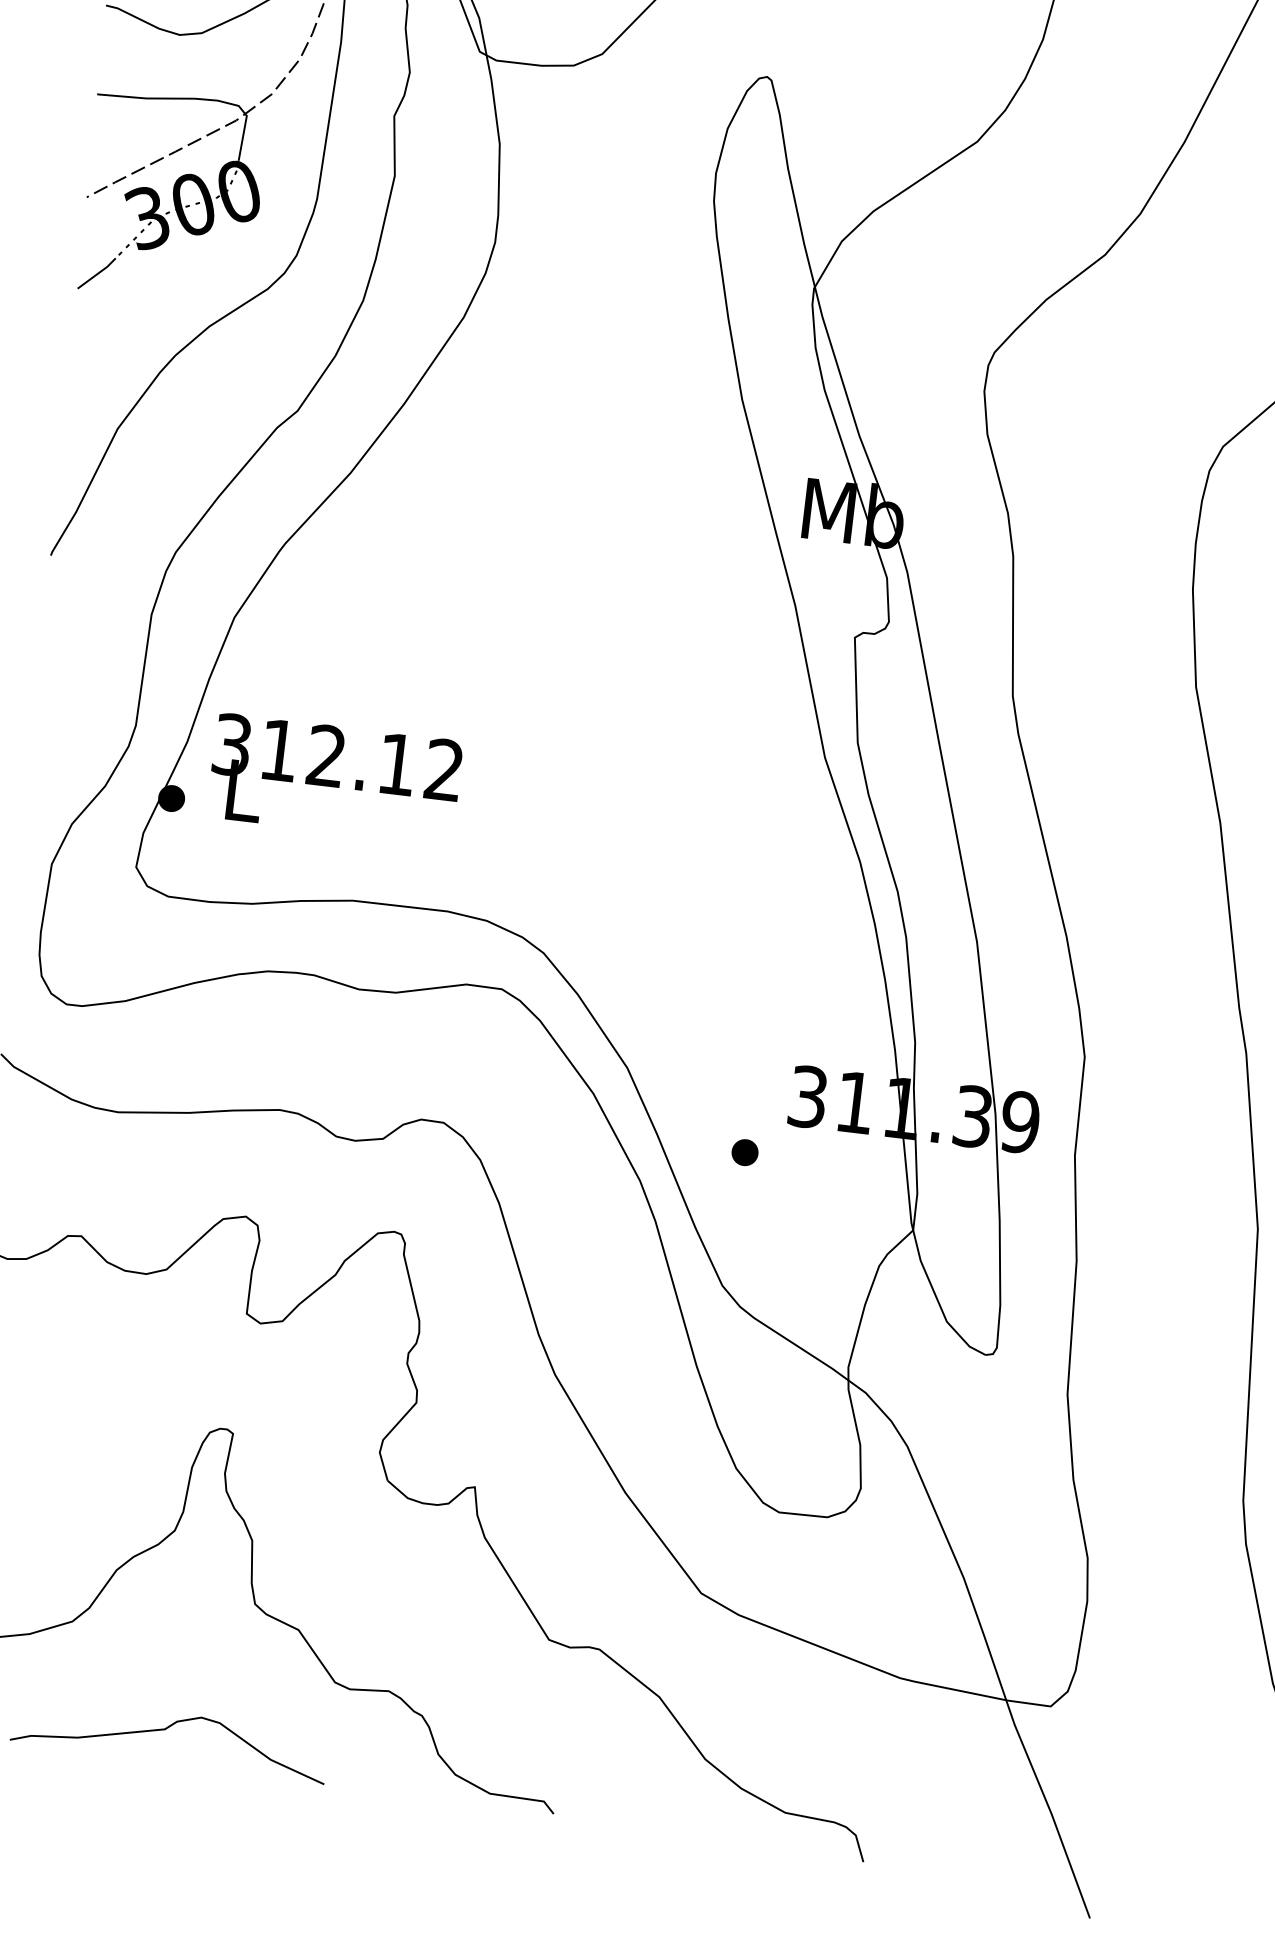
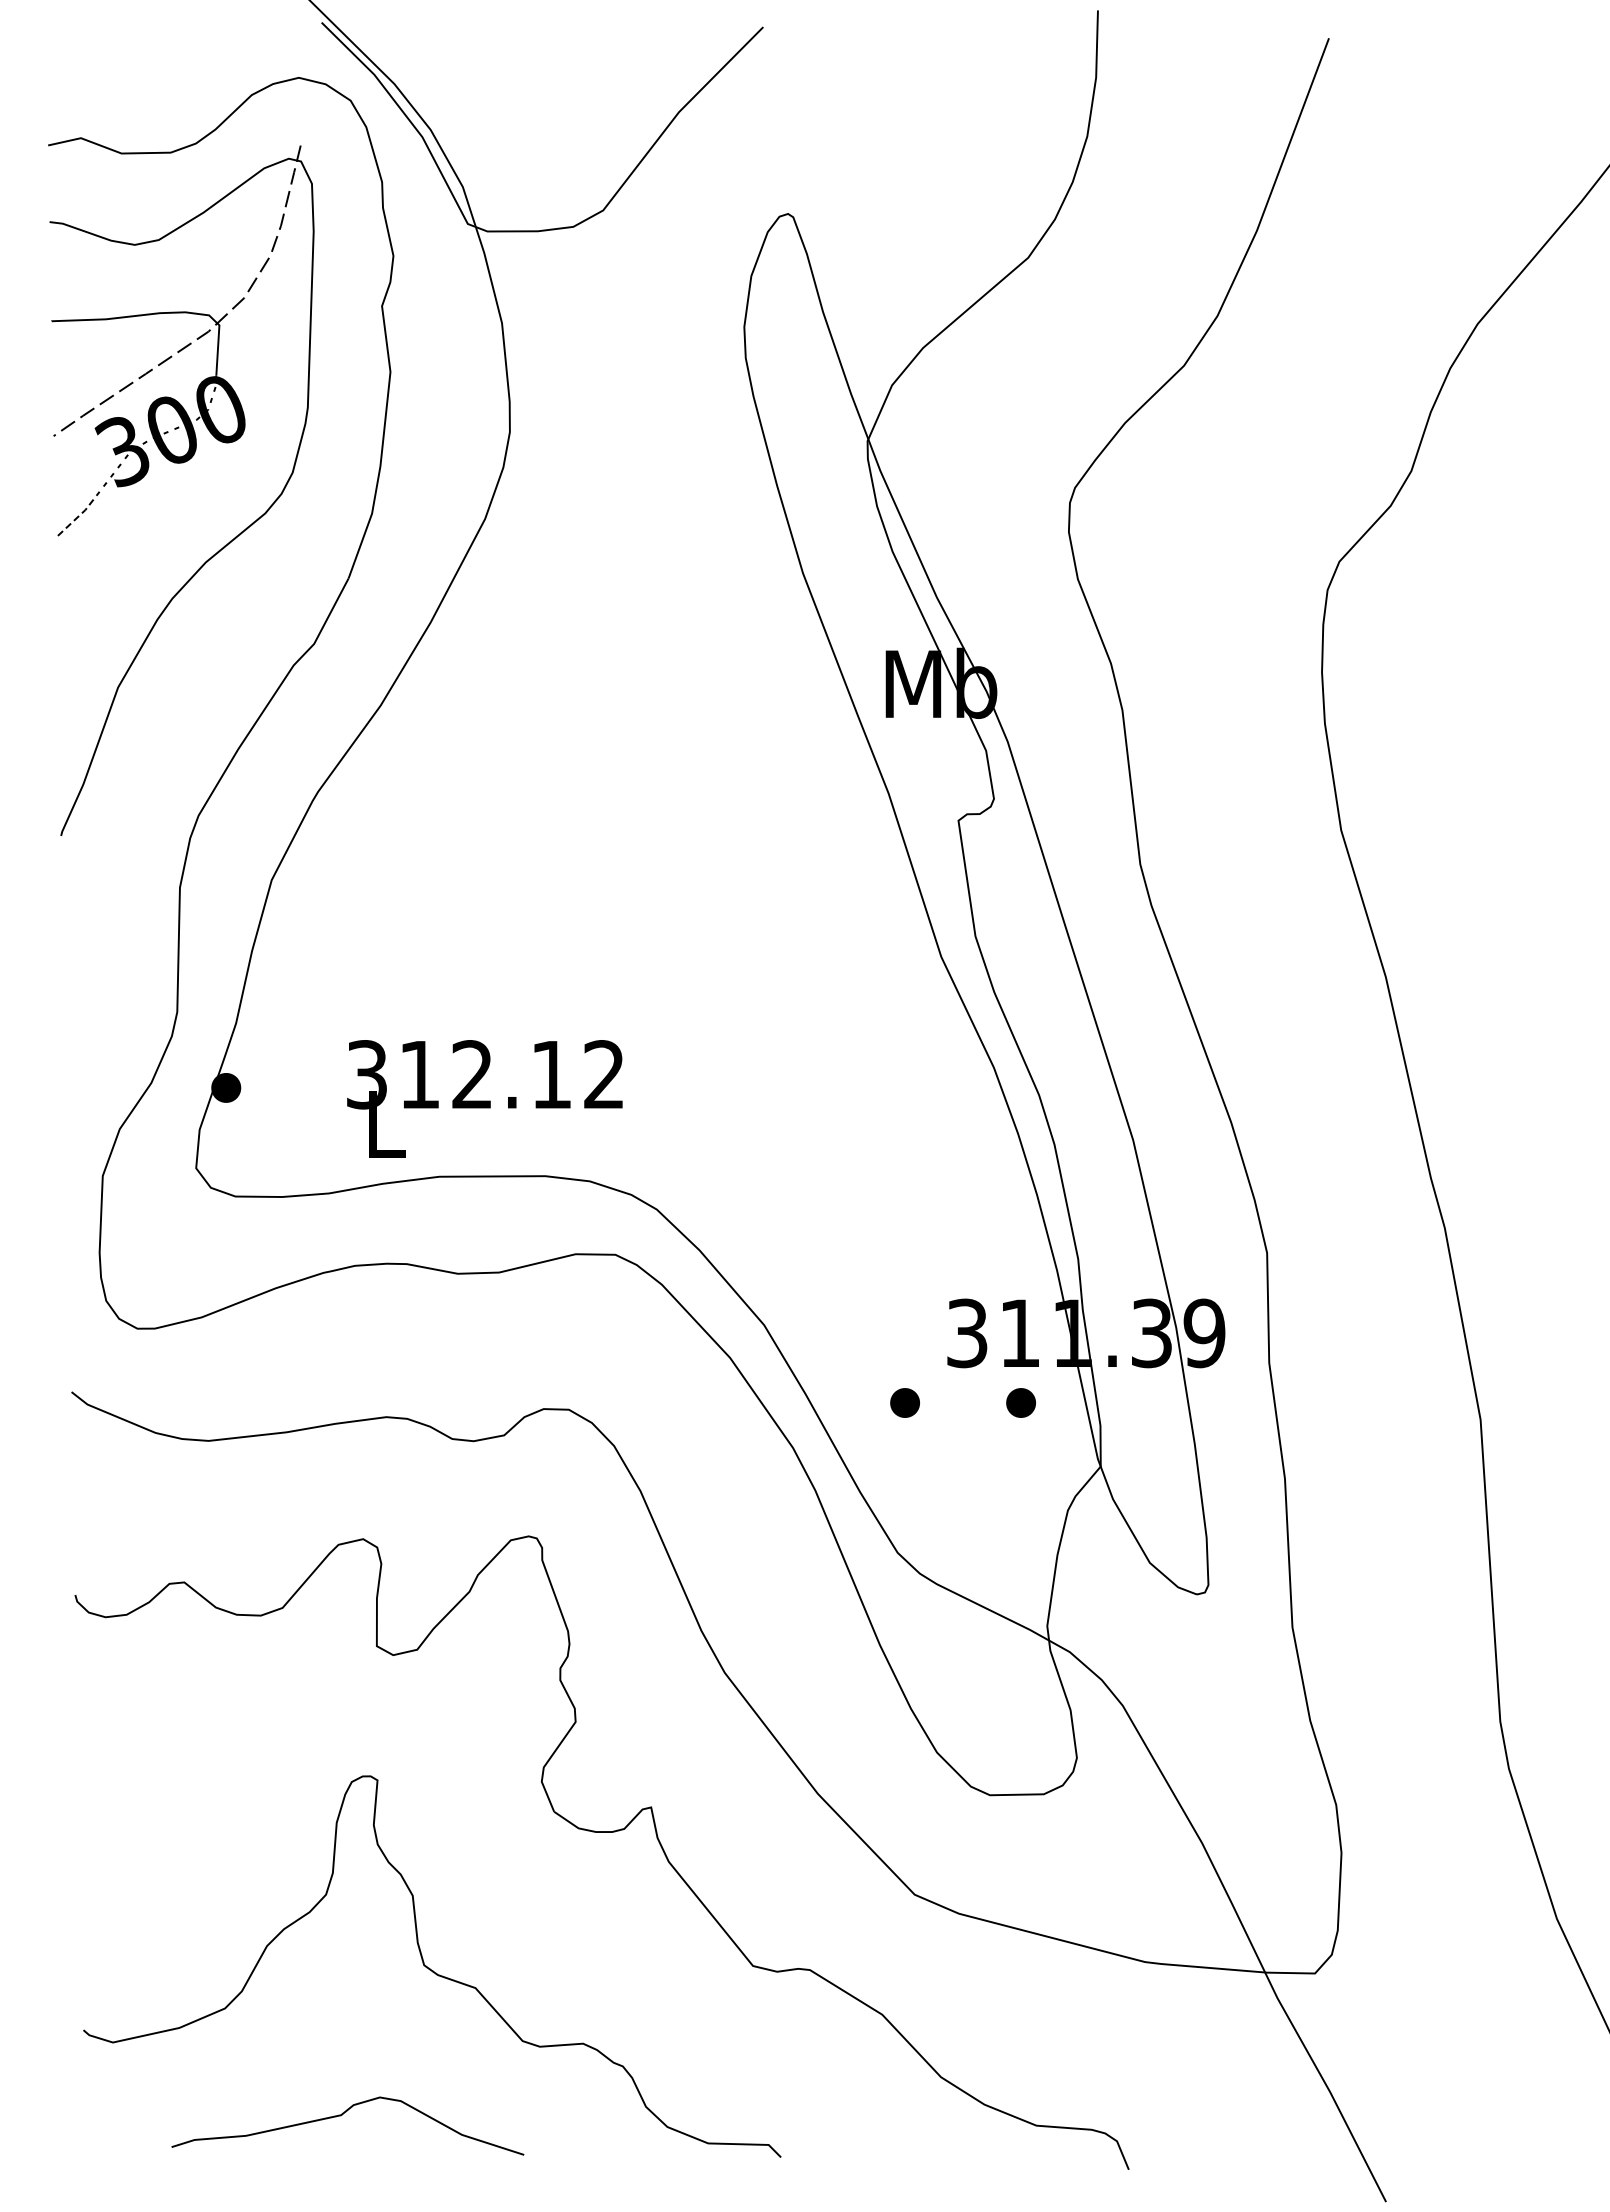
line: (97, 273) -> (75, 518), solid -> dashed
text: (334, 778) -> (484, 1098), moved
part: (848, 1164) -> (1020, 1402), added

